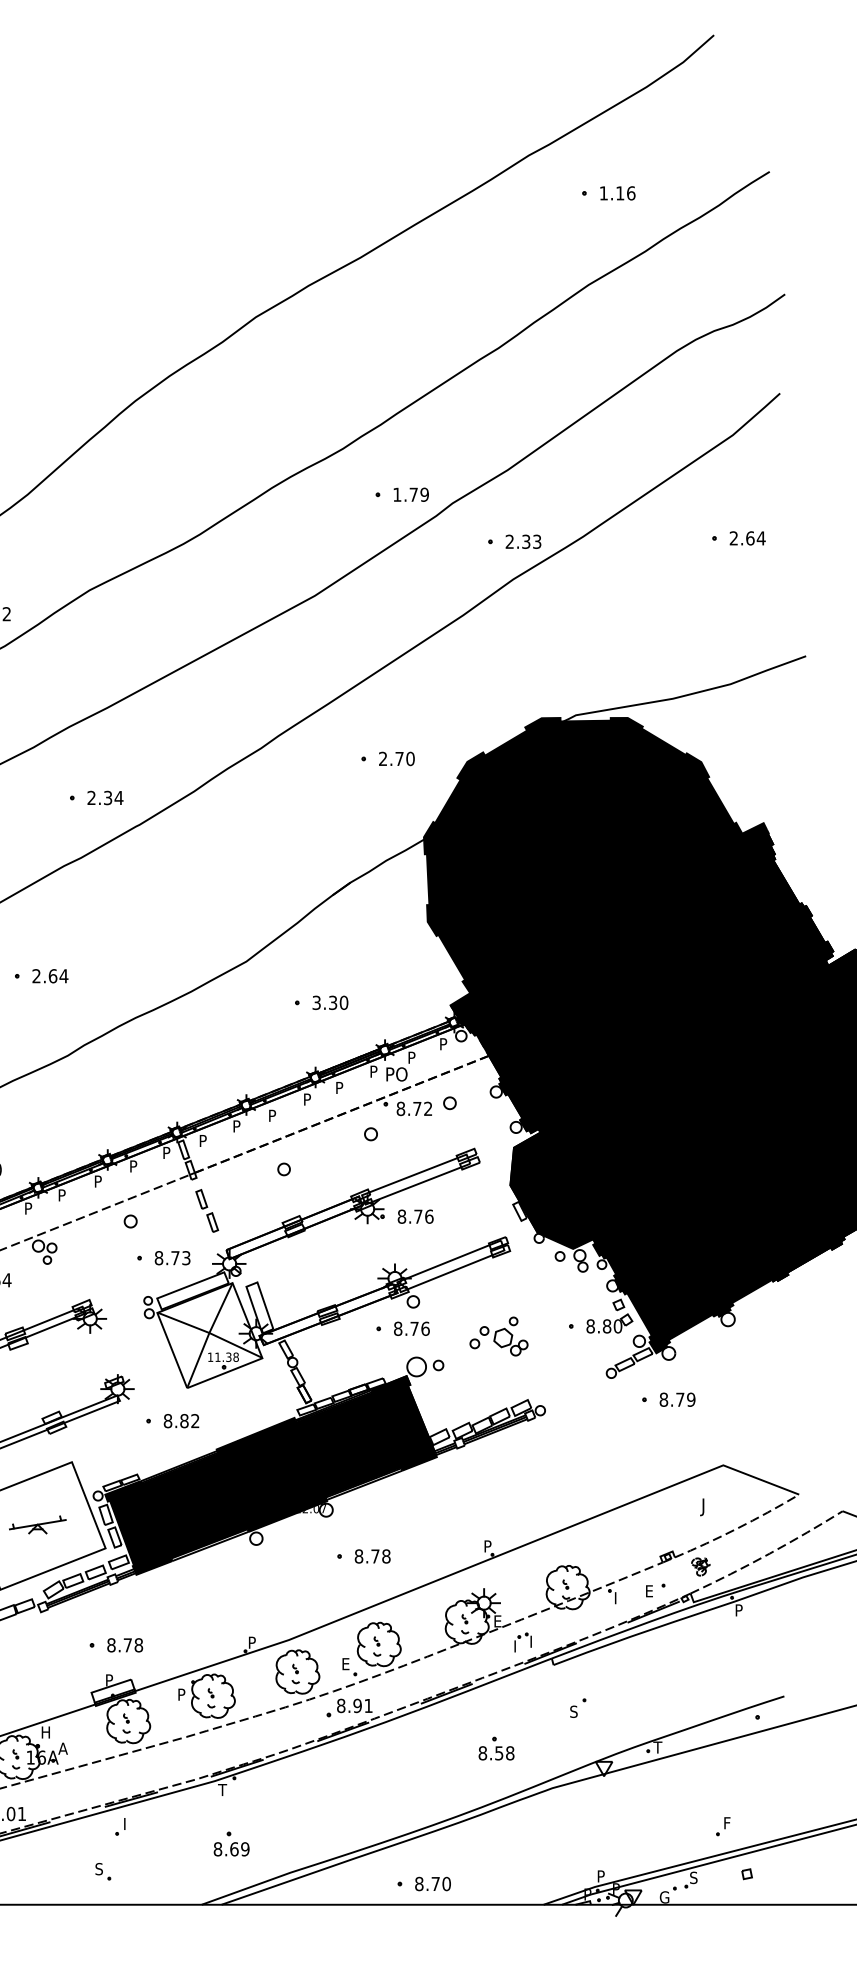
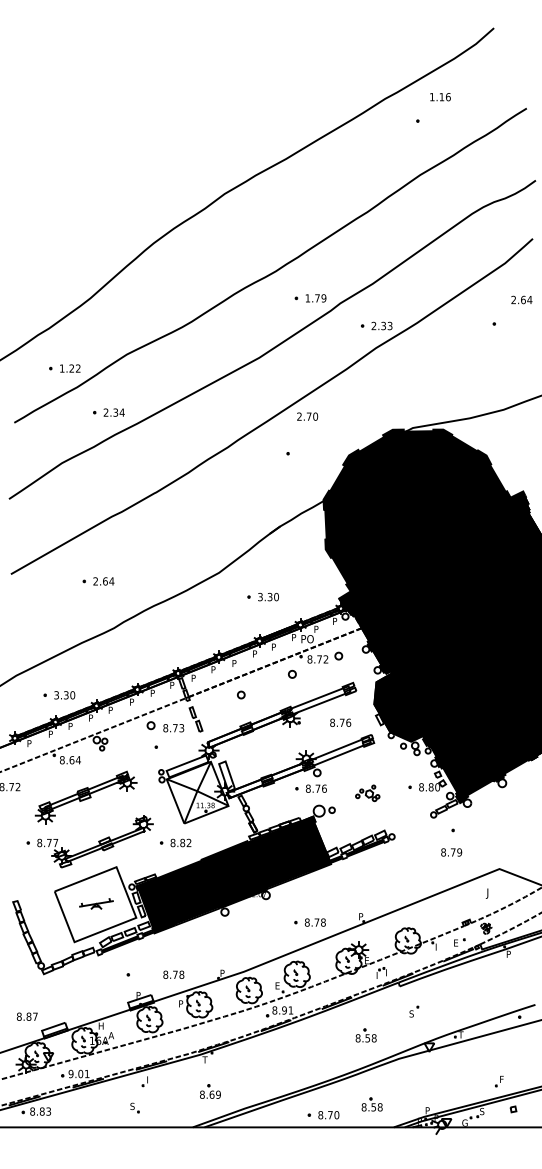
text: (617, 193) -> (440, 97), moved
text: (747, 537) -> (521, 299), moved
text: (396, 758) -> (307, 416), moved
part: (95, 797) -> (108, 412), moved
text: (415, 1216) -> (340, 722), moved
text: (172, 1258) -> (173, 728), moved
part: (498, 1336) -> (367, 793), size x0.7
text: (677, 1399) -> (451, 852), moved
part: (362, 1556) -> (309, 922), moved
text: (124, 1644) -> (173, 974), moved
part: (505, 1865) -> (371, 1104), added

